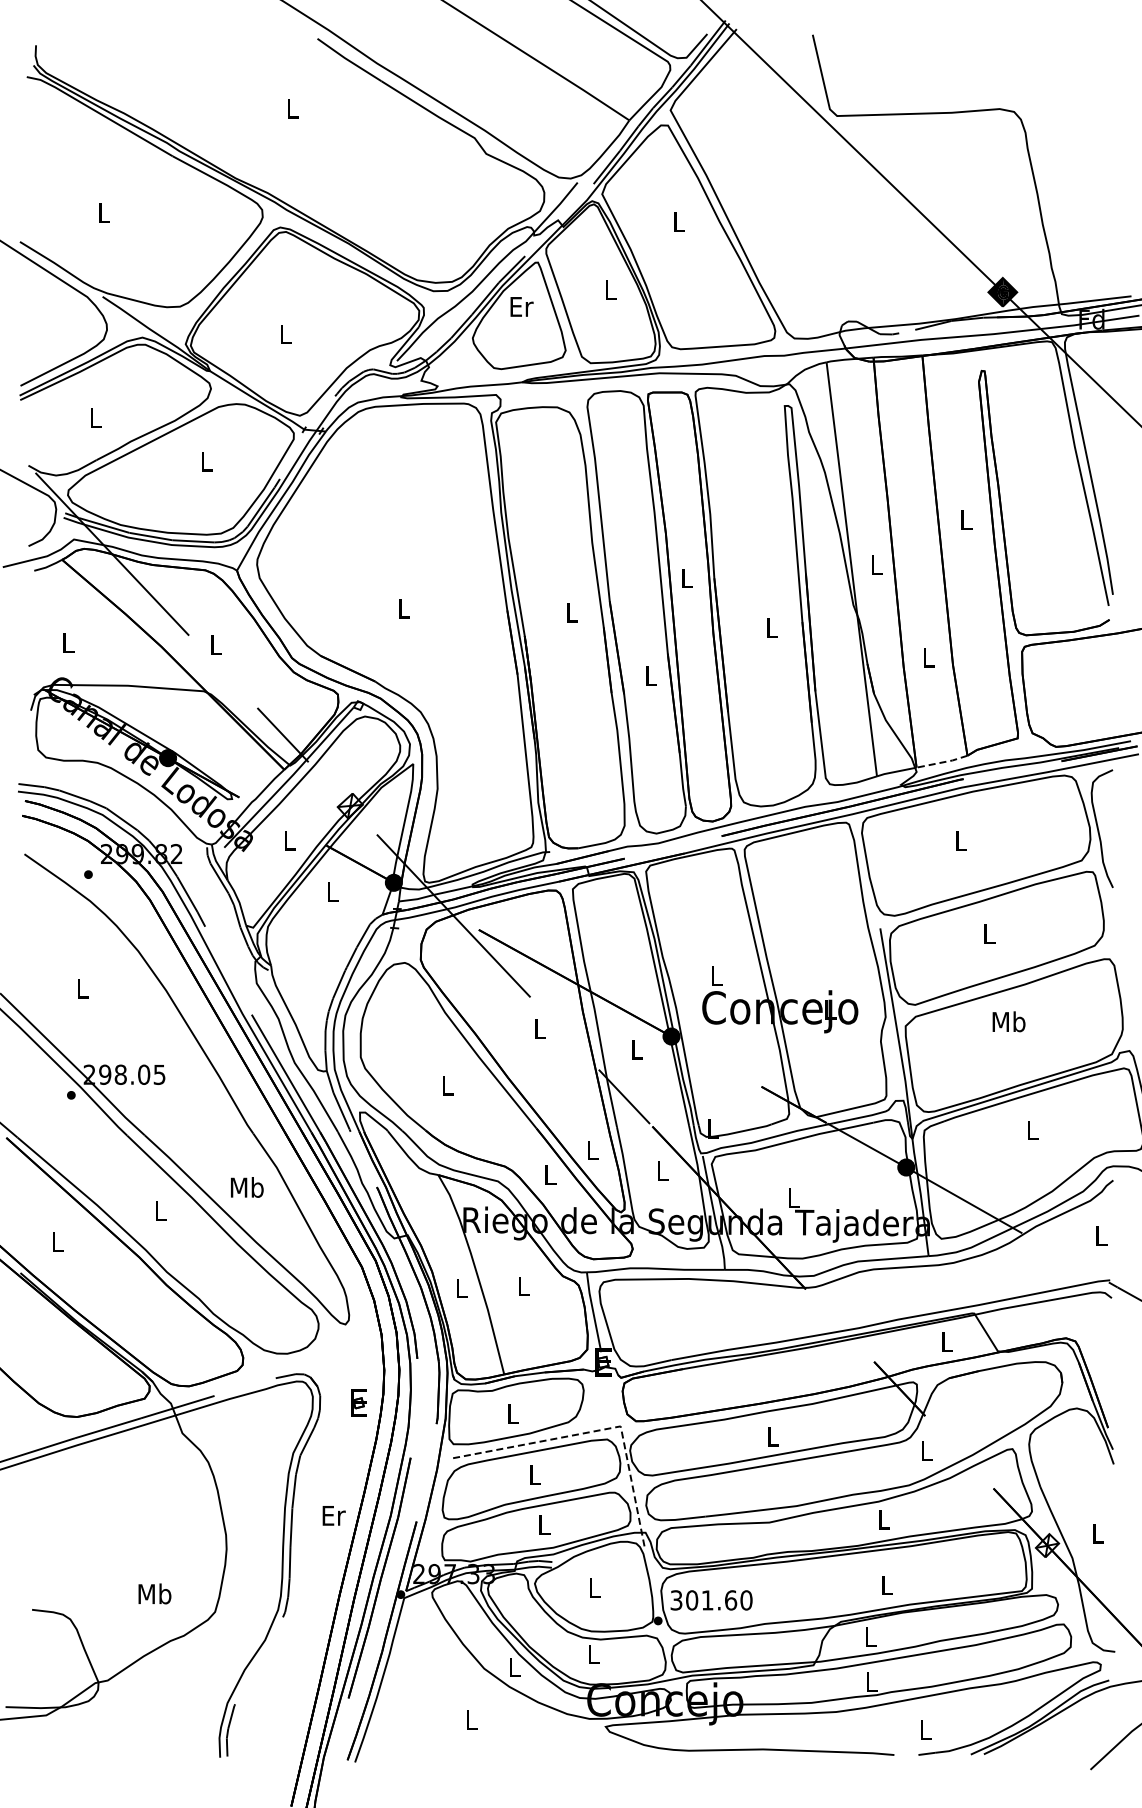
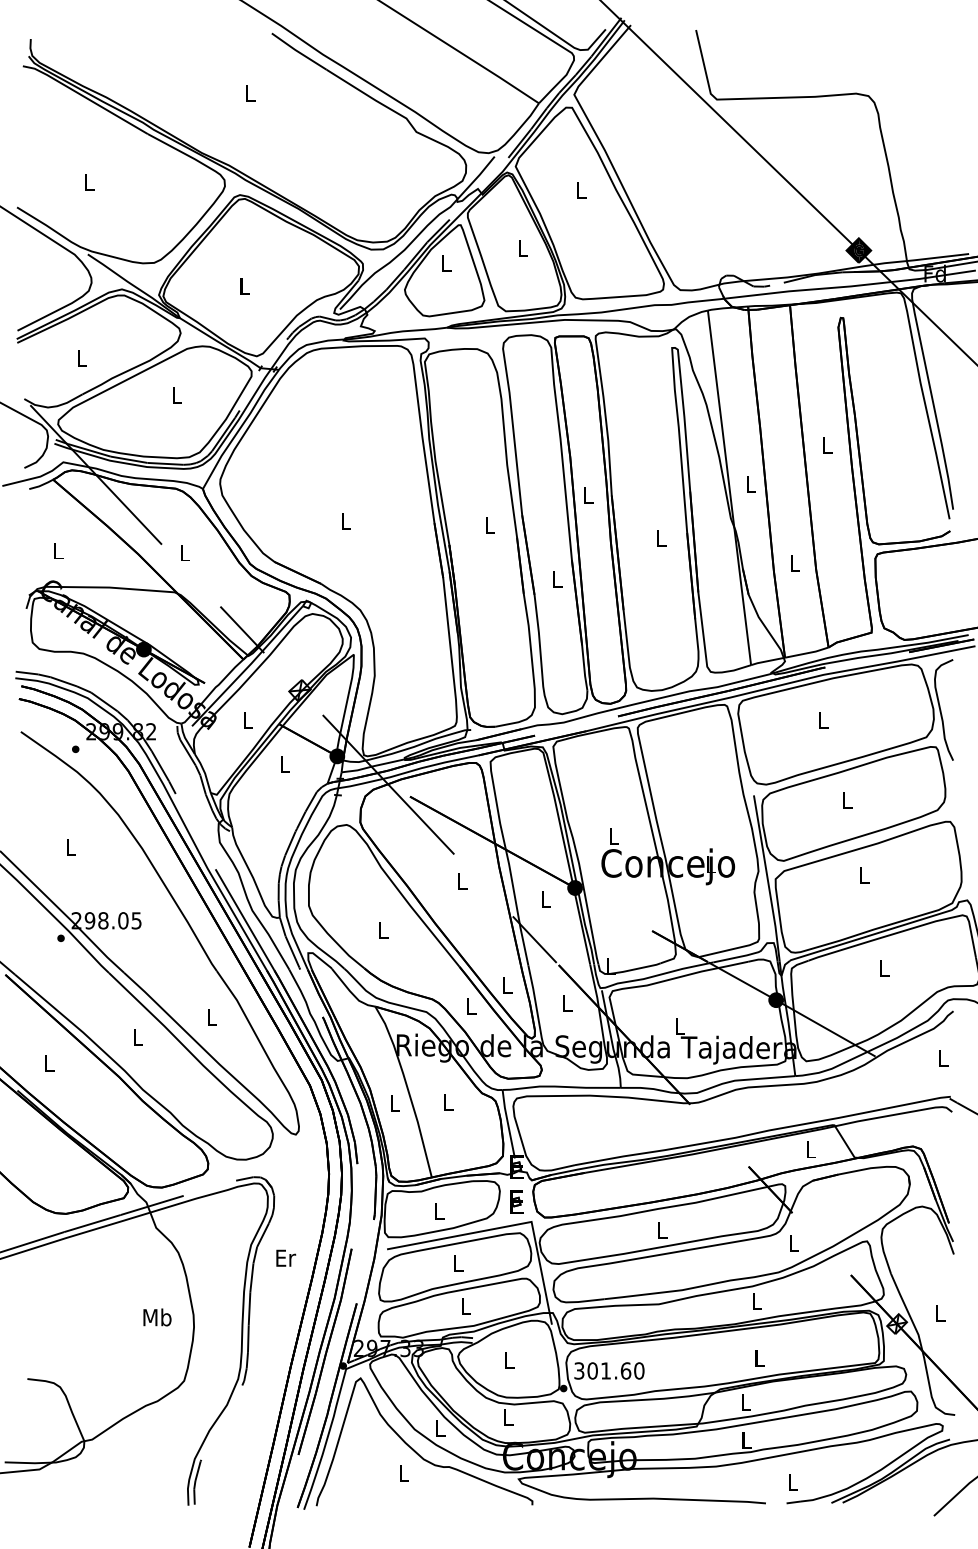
text: (521, 306) -> (446, 262), Er -> L
line: (942, 762) -> (807, 653), dashed -> solid
text: (1008, 1021) -> (863, 875), Mb -> L
text: (246, 1187) -> (211, 1017), Mb -> L
part: (358, 1402) -> (515, 1201), moved
line: (597, 1430) -> (511, 1225), dashed -> solid
text: (333, 1515) -> (285, 1257), moved
text: (154, 1593) -> (157, 1317), moved
curve: (485, 1693) -> (415, 1450), added

